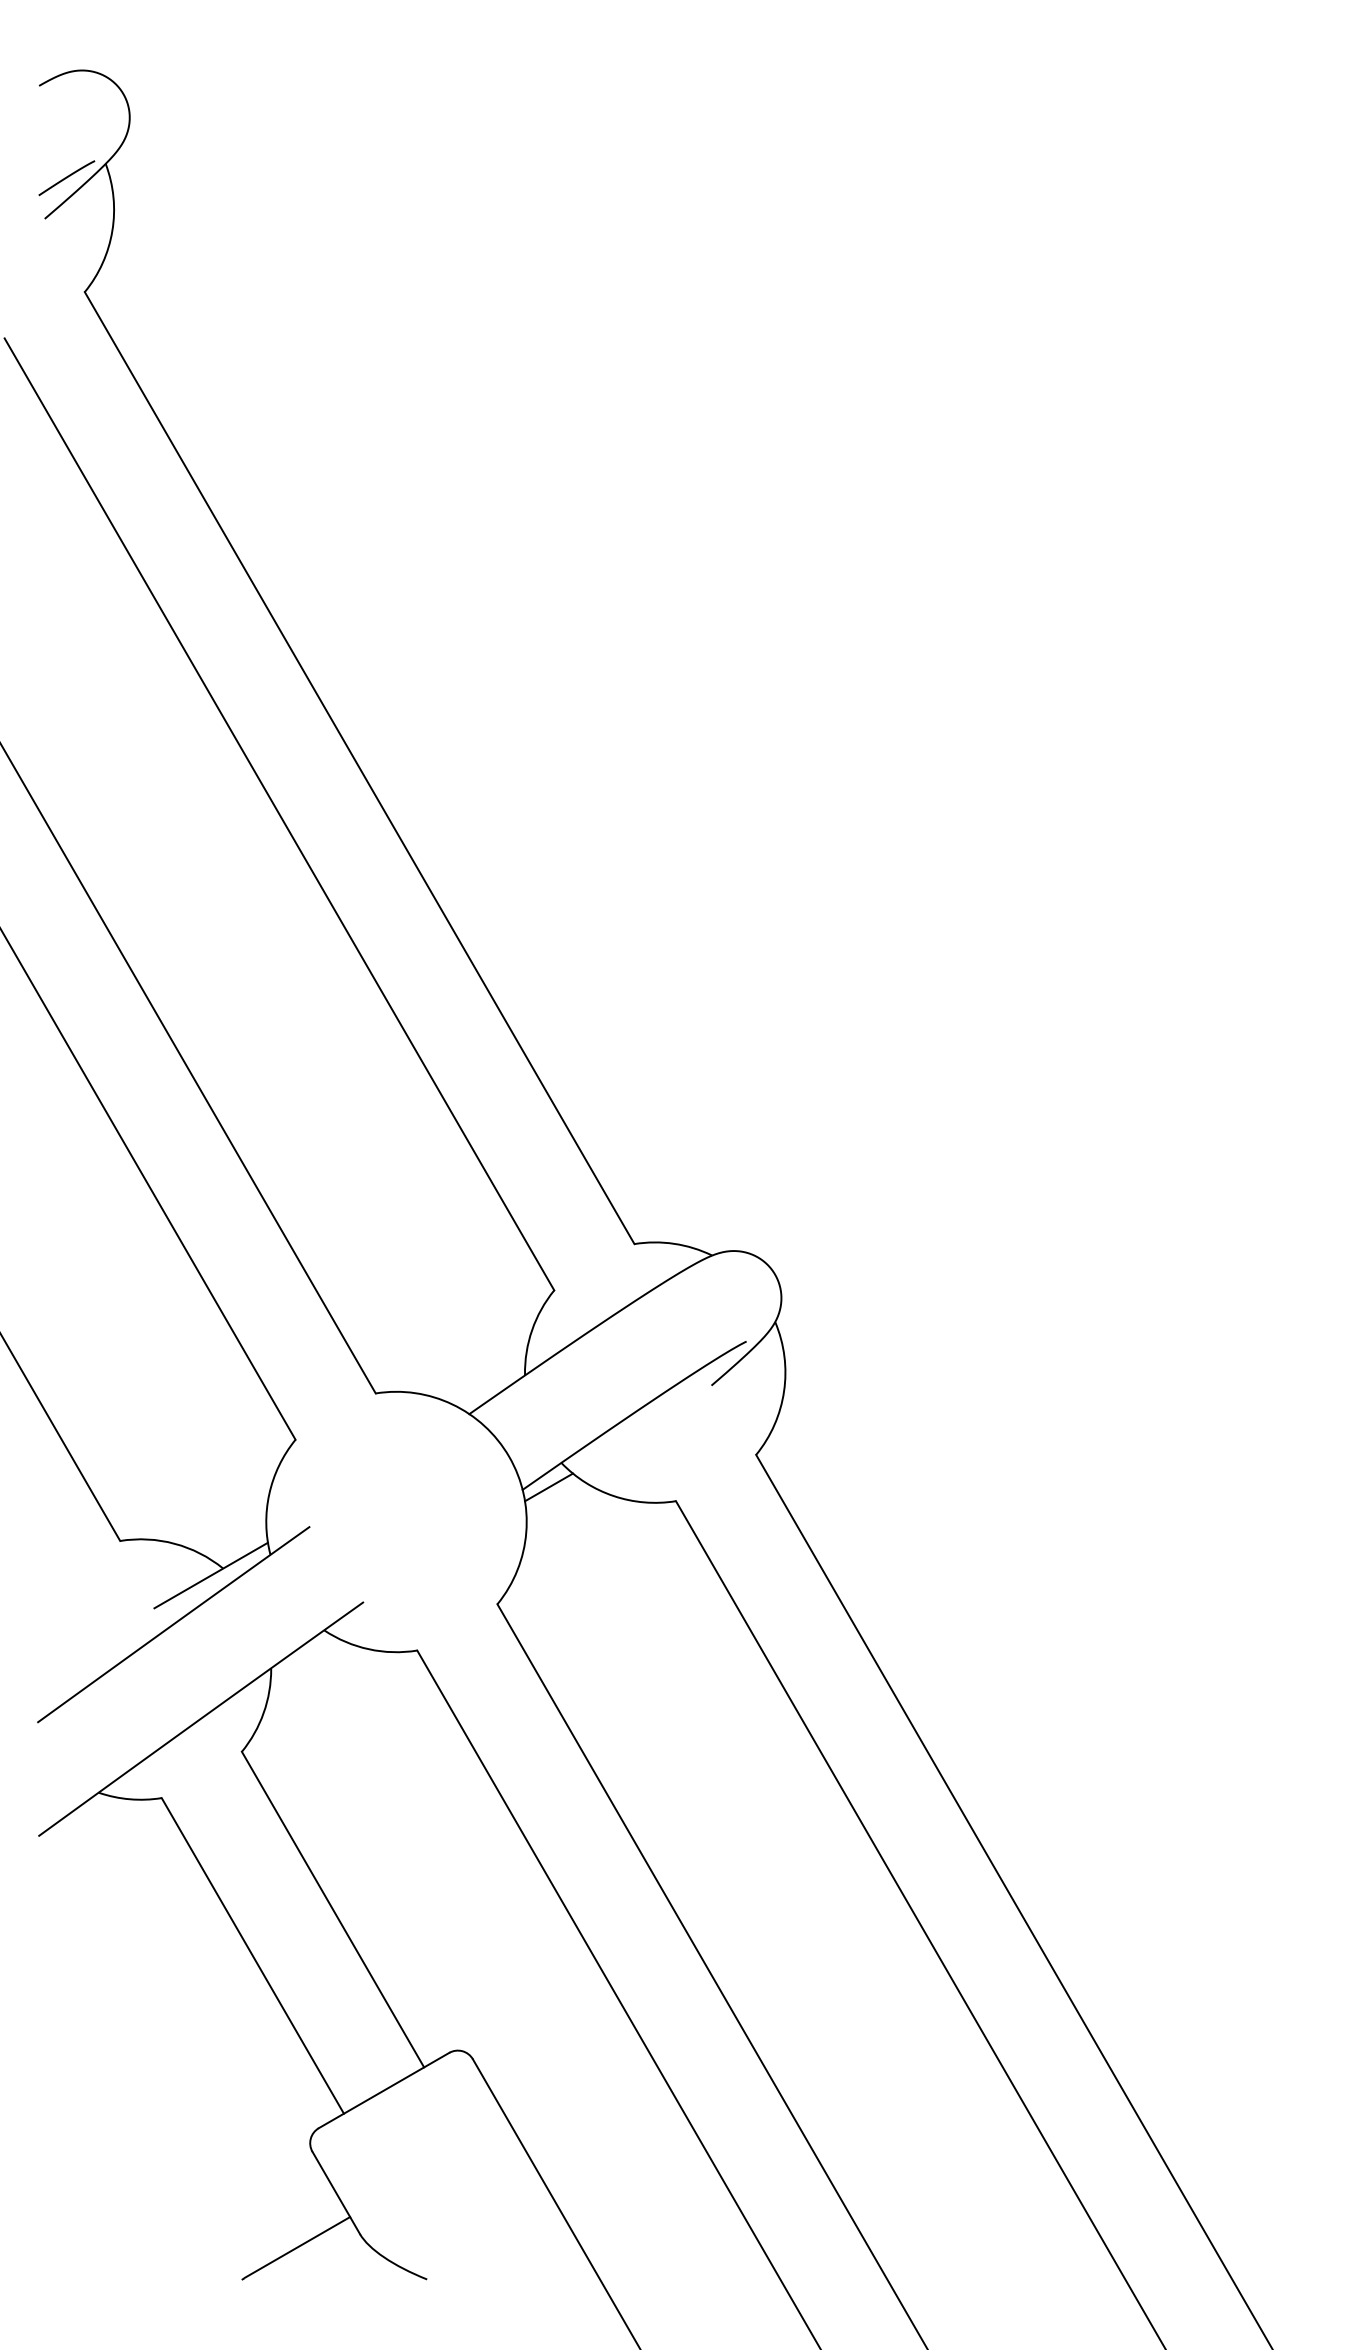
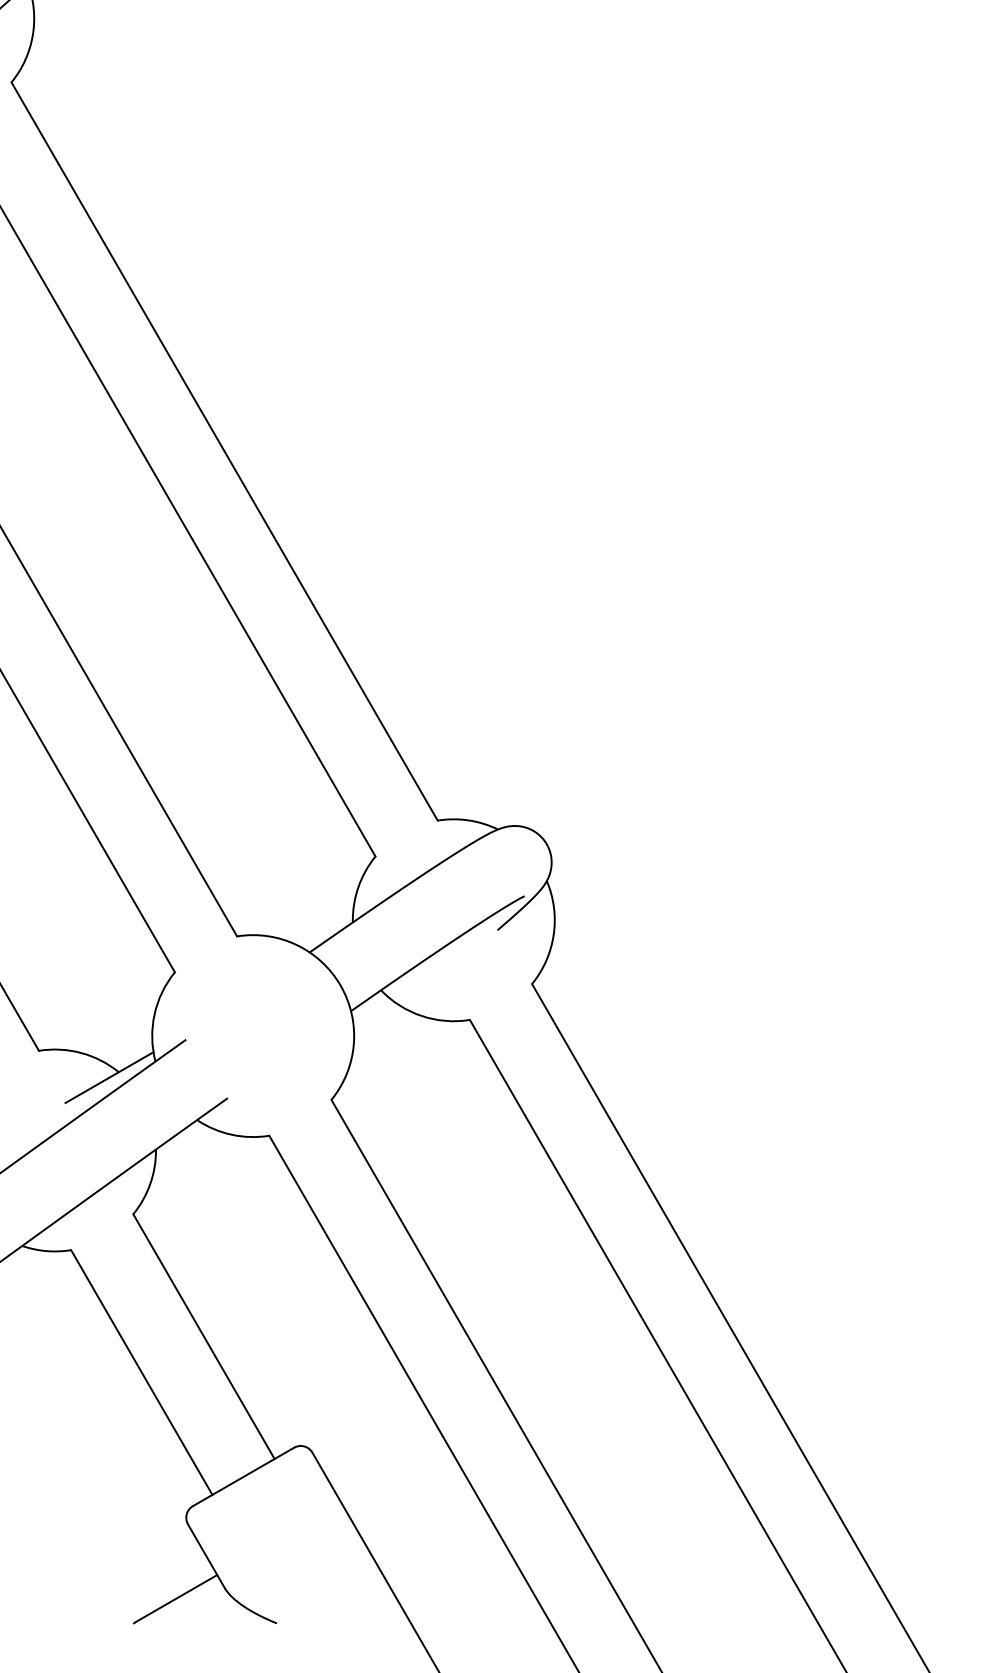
line: (548, 1487) -> (371, 1009), removed

